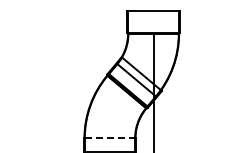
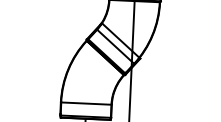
line: (110, 138) -> (86, 103), dashed -> solid

